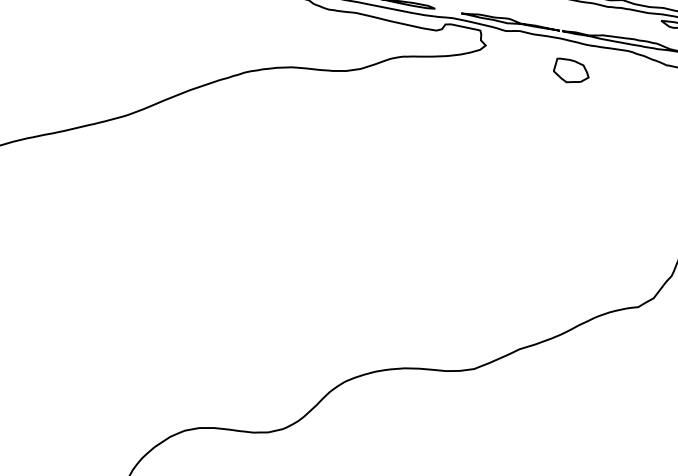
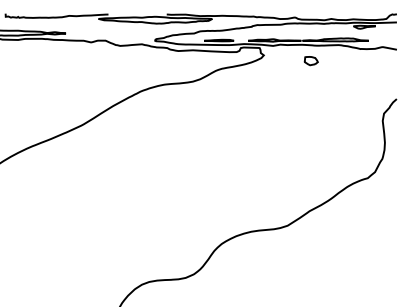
part: (572, 70) -> (311, 60), size x0.7

